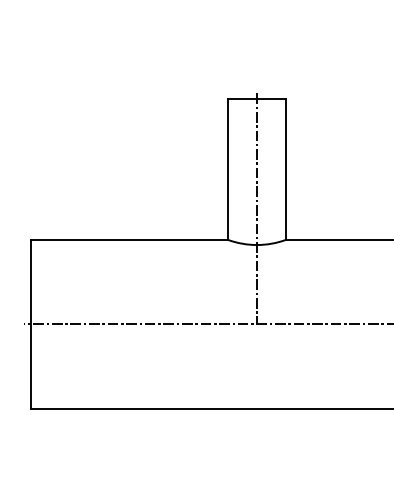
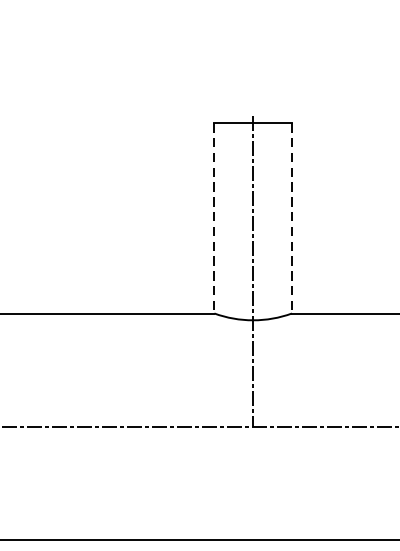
line: (228, 169) -> (214, 218), solid -> dashed
line: (285, 169) -> (291, 218), solid -> dashed

